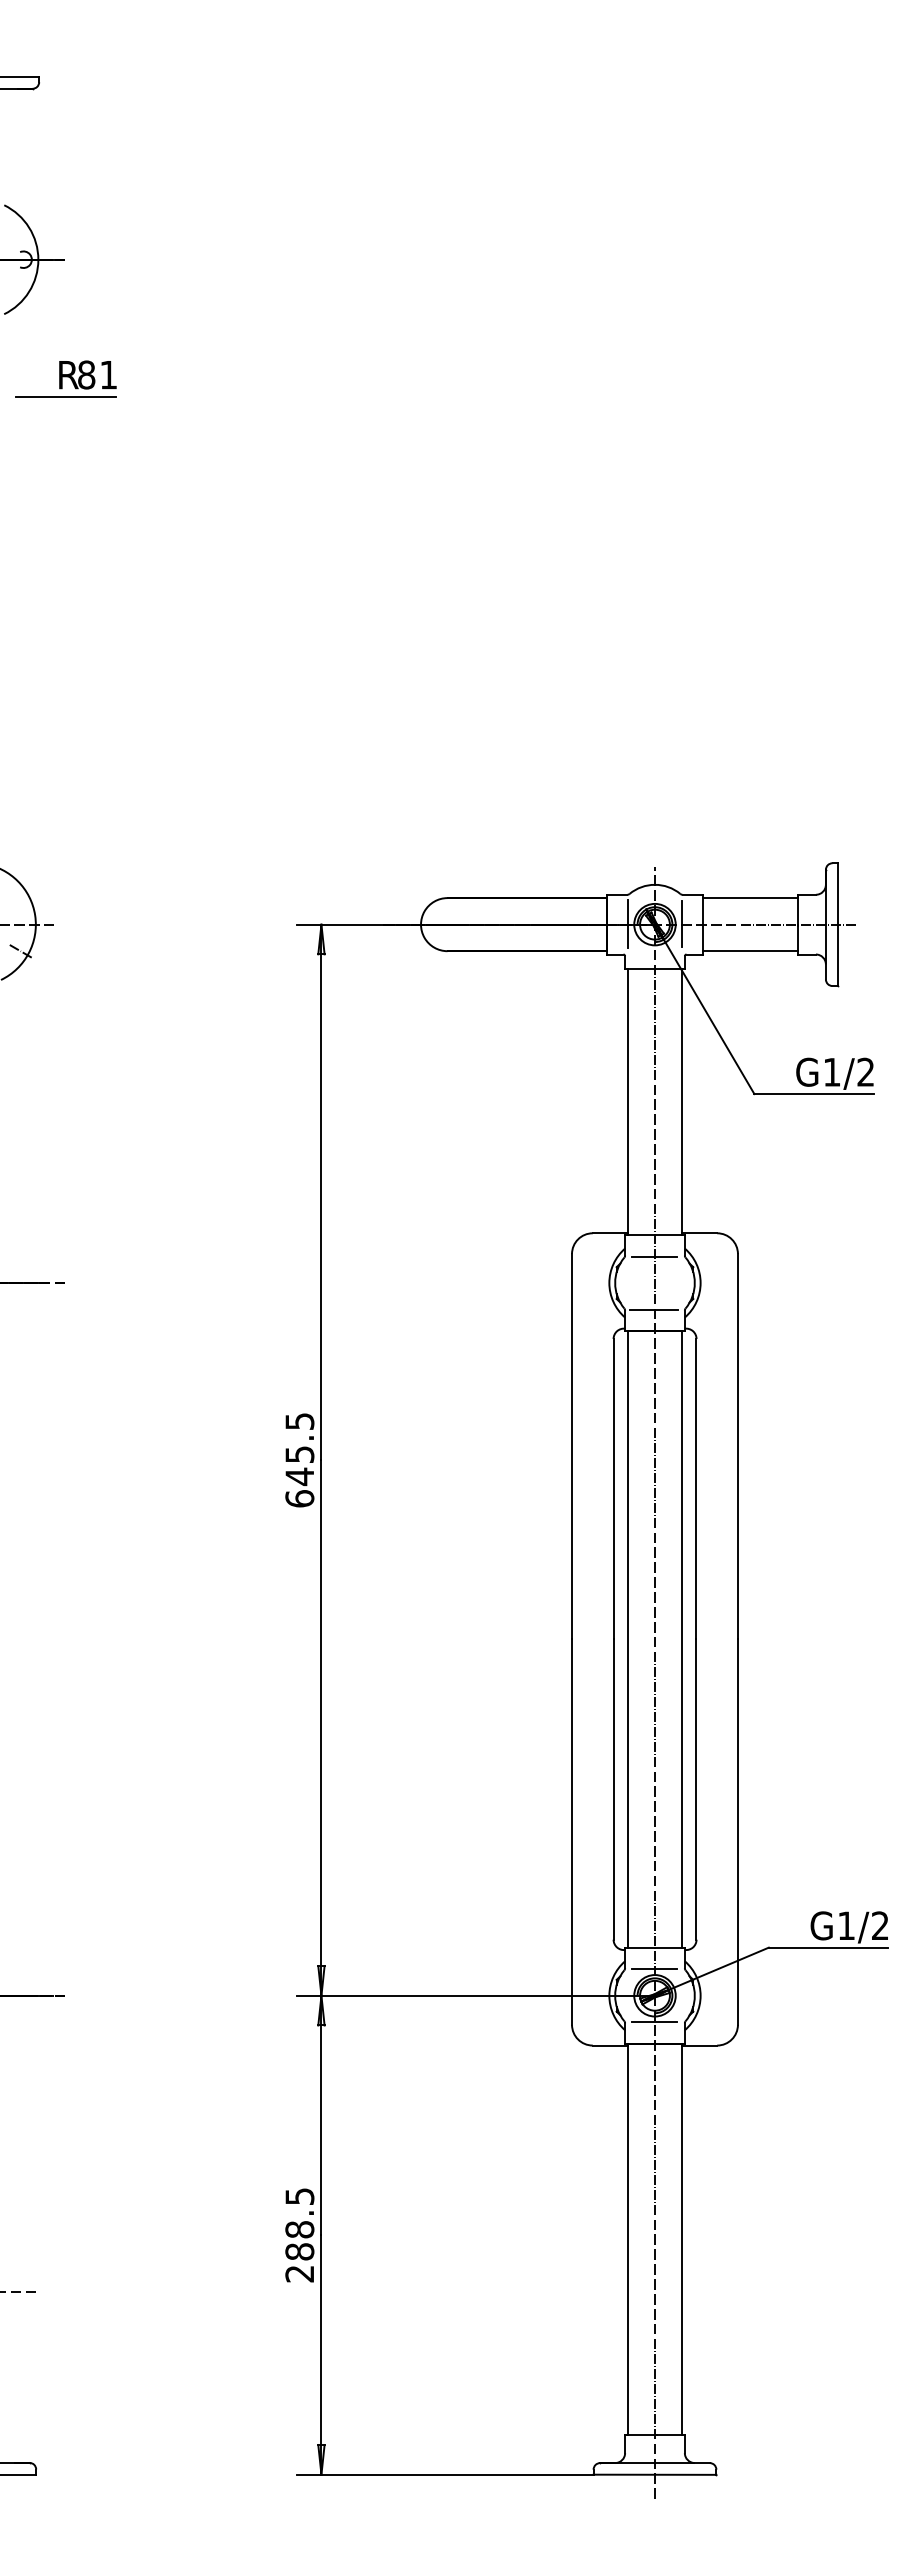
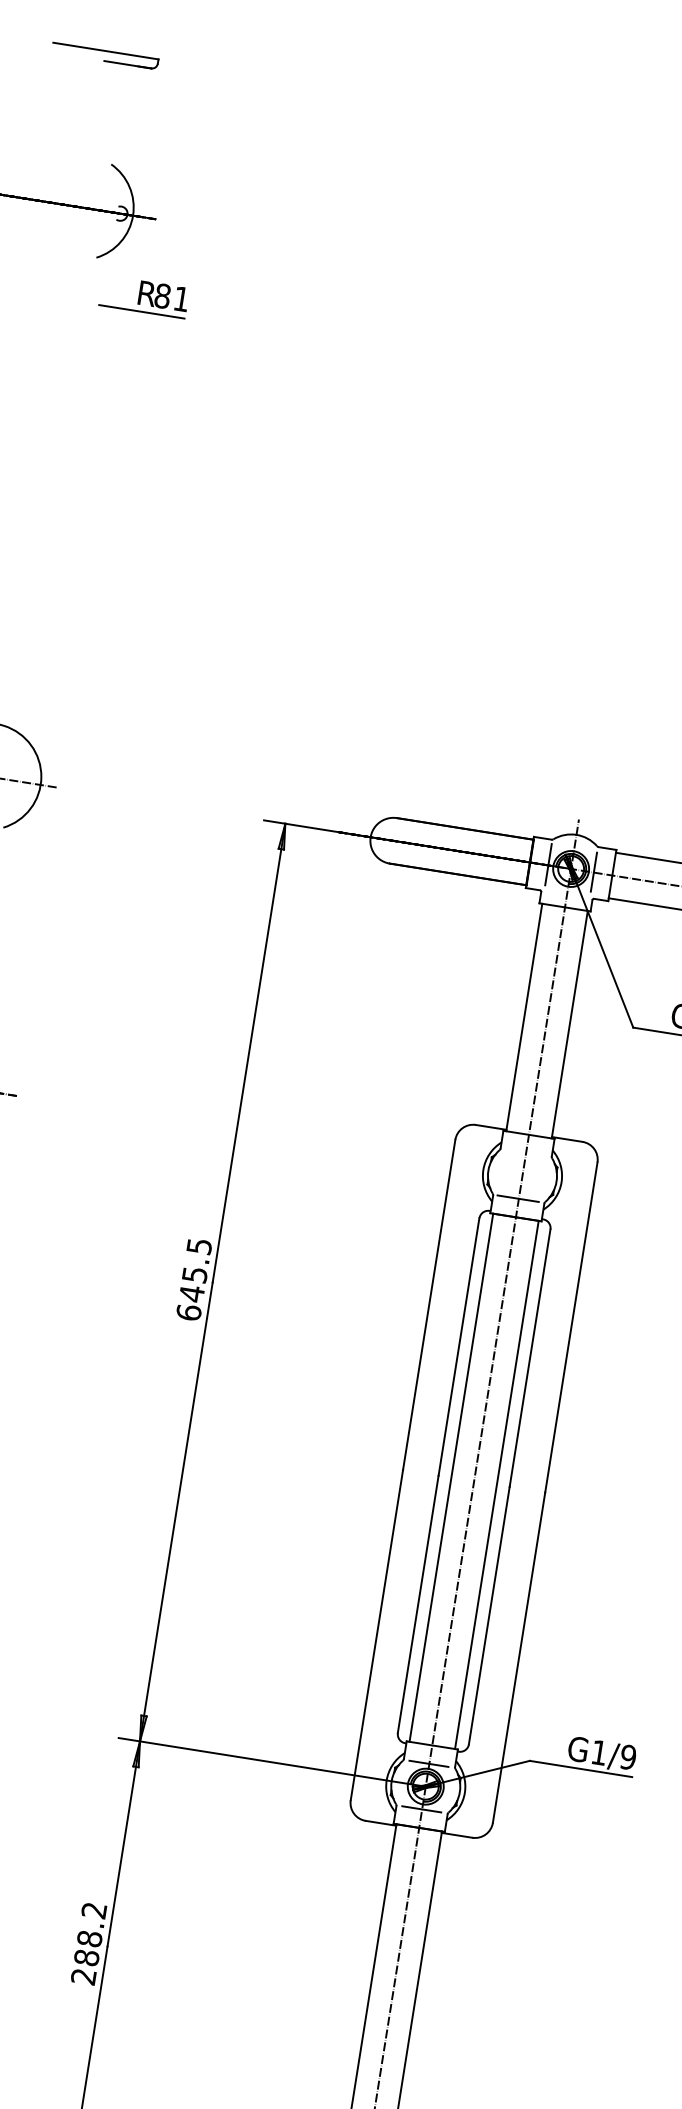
part: (65, 378) -> (144, 296), moved
line: (19, 950) -> (23, 804), removed
line: (654, 1256) -> (525, 1153), removed
text: (879, 1925) -> (627, 1756), G1/2 -> G1/9
text: (299, 2196) -> (93, 1910), 288.5 -> 288.2

